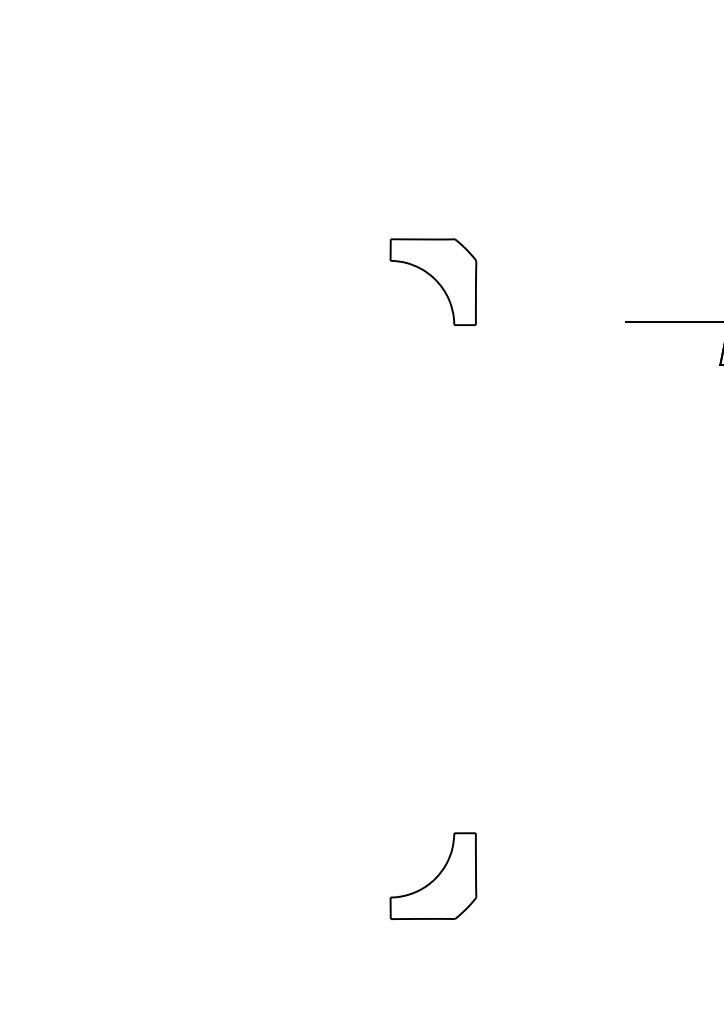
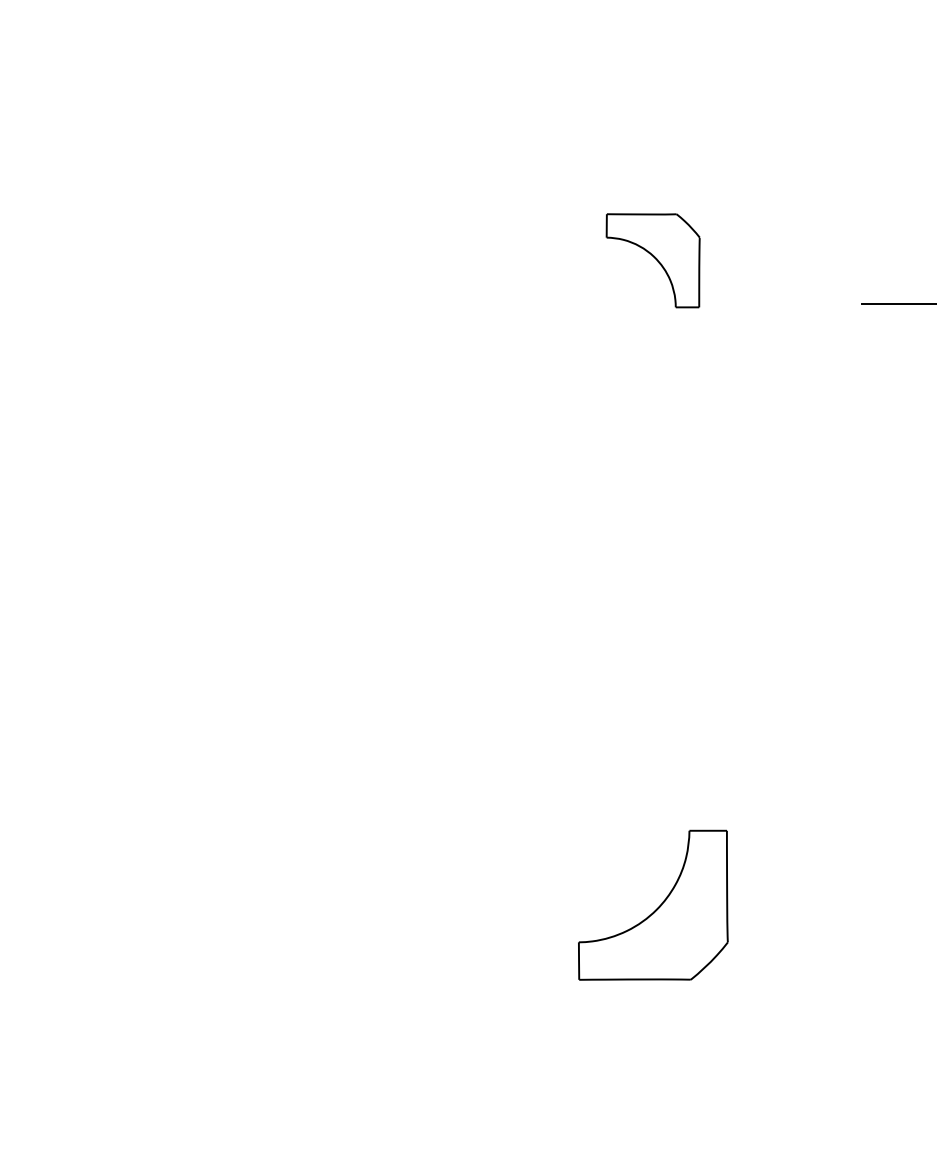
part: (432, 875) -> (652, 904), size x1.6

